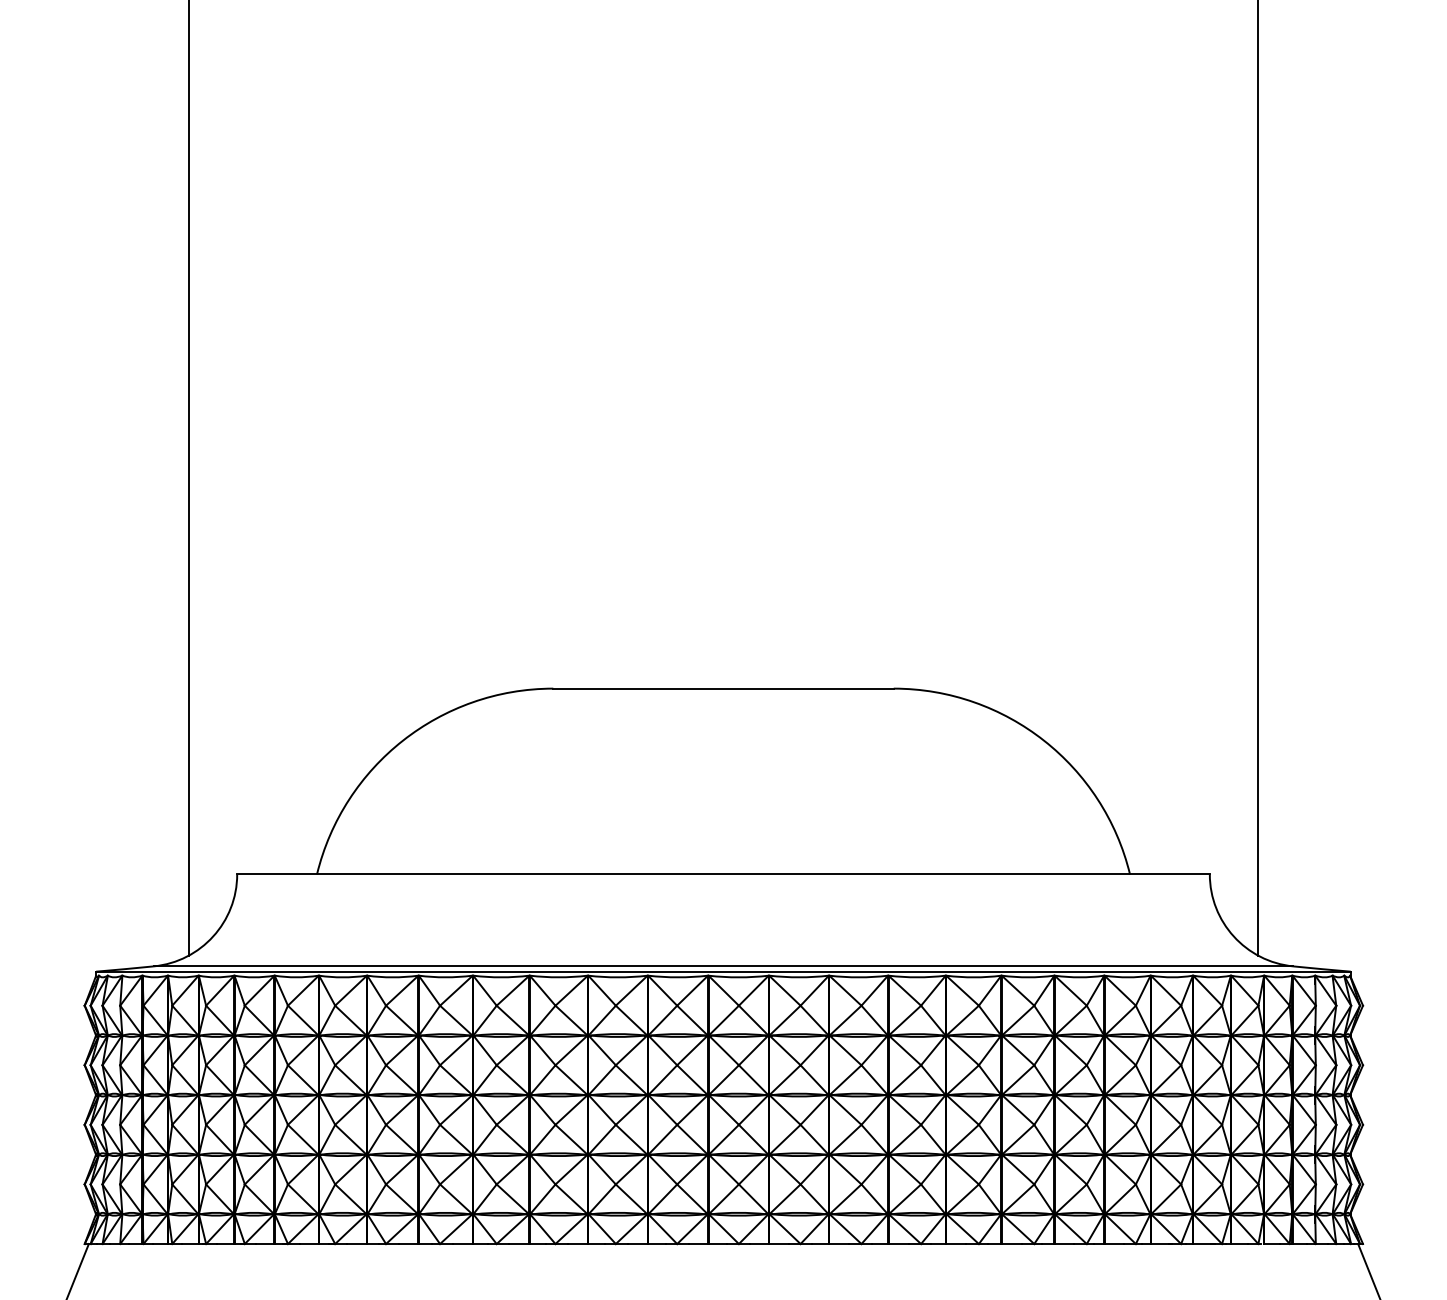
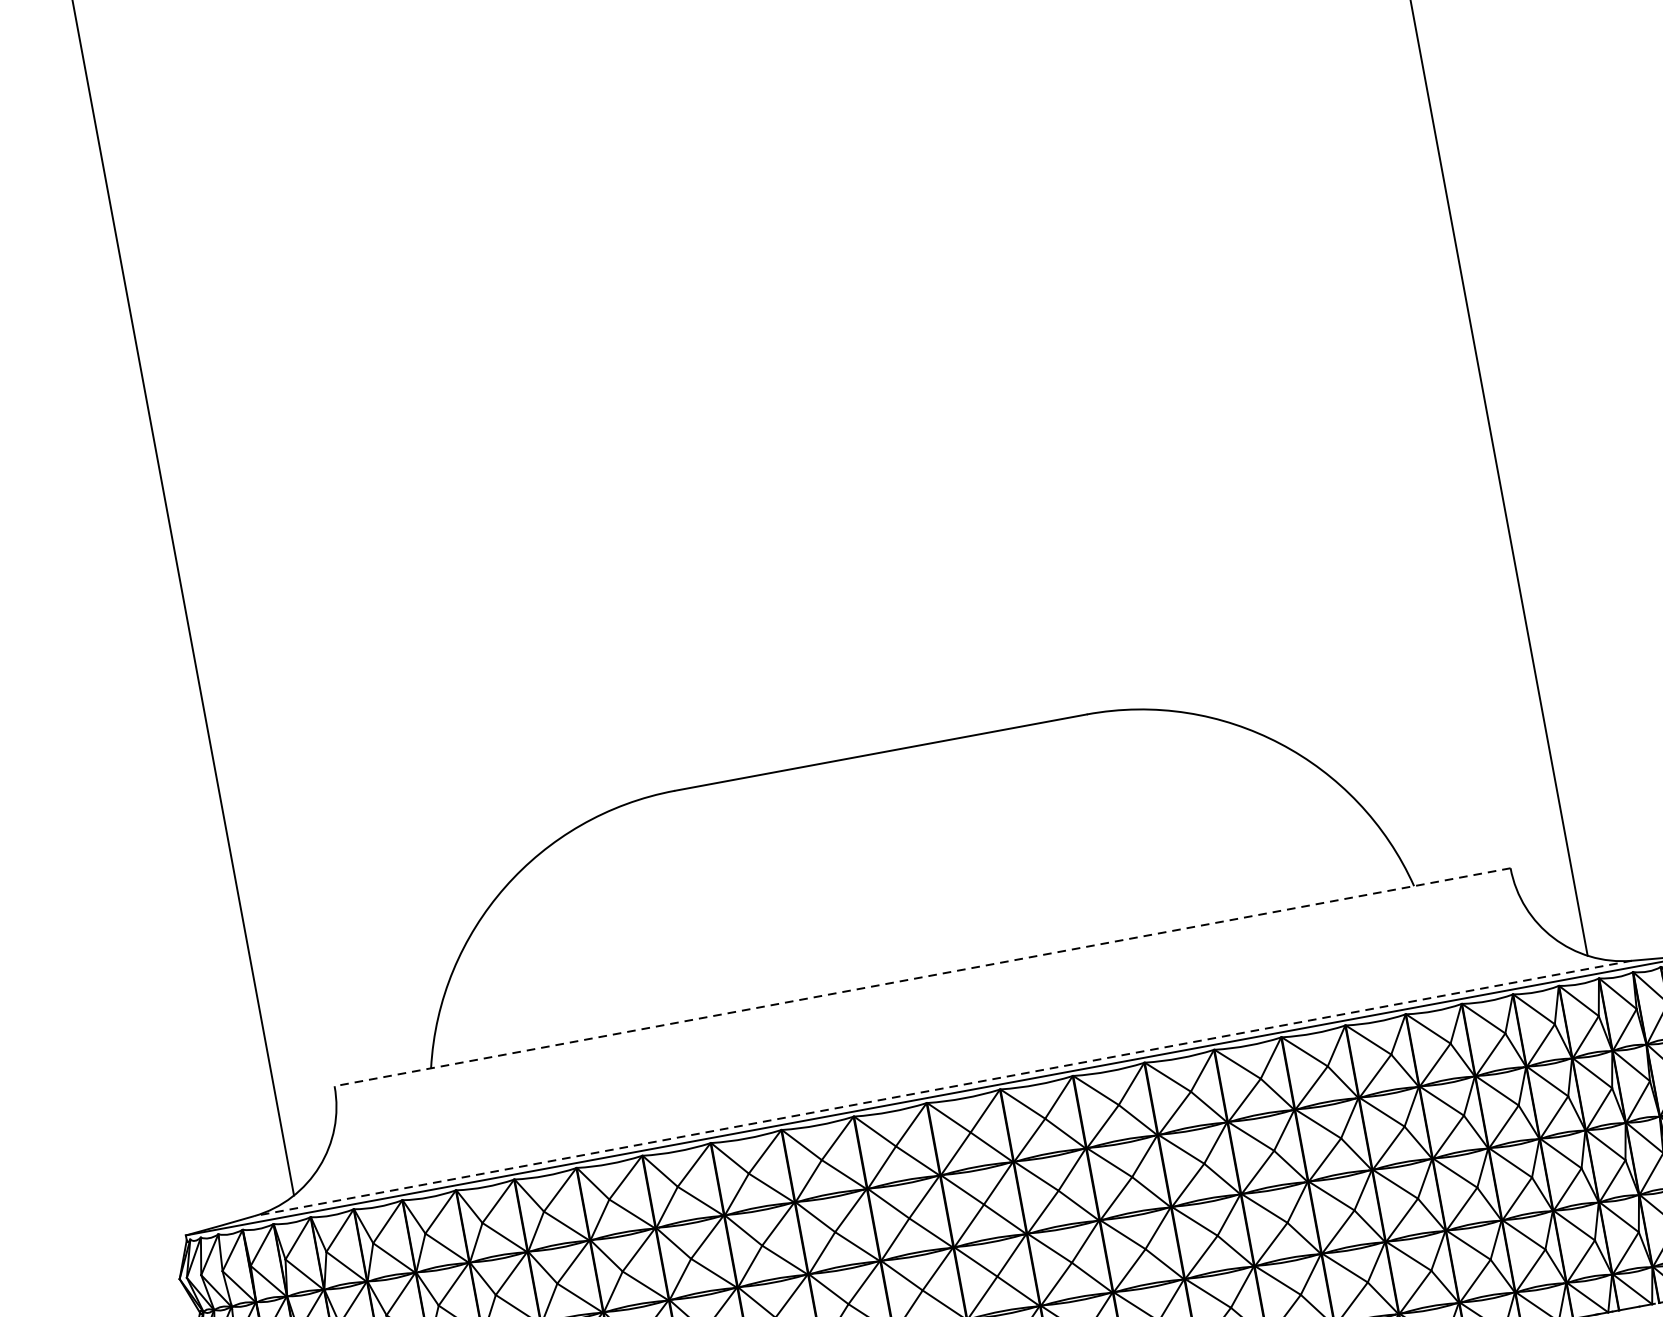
line: (723, 874) -> (922, 977), solid -> dashed
line: (723, 966) -> (943, 1088), solid -> dashed

